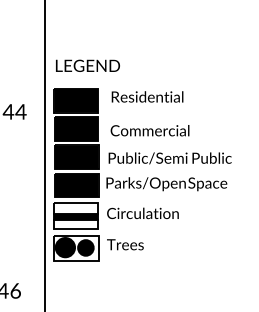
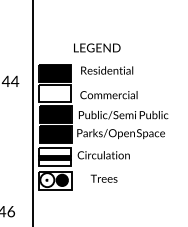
text: (87, 65) -> (96, 47), moved
fill: (76, 128) -> (55, 93), removed
text: (125, 244) -> (104, 178), moved
fill: (65, 247) -> (47, 180), removed

